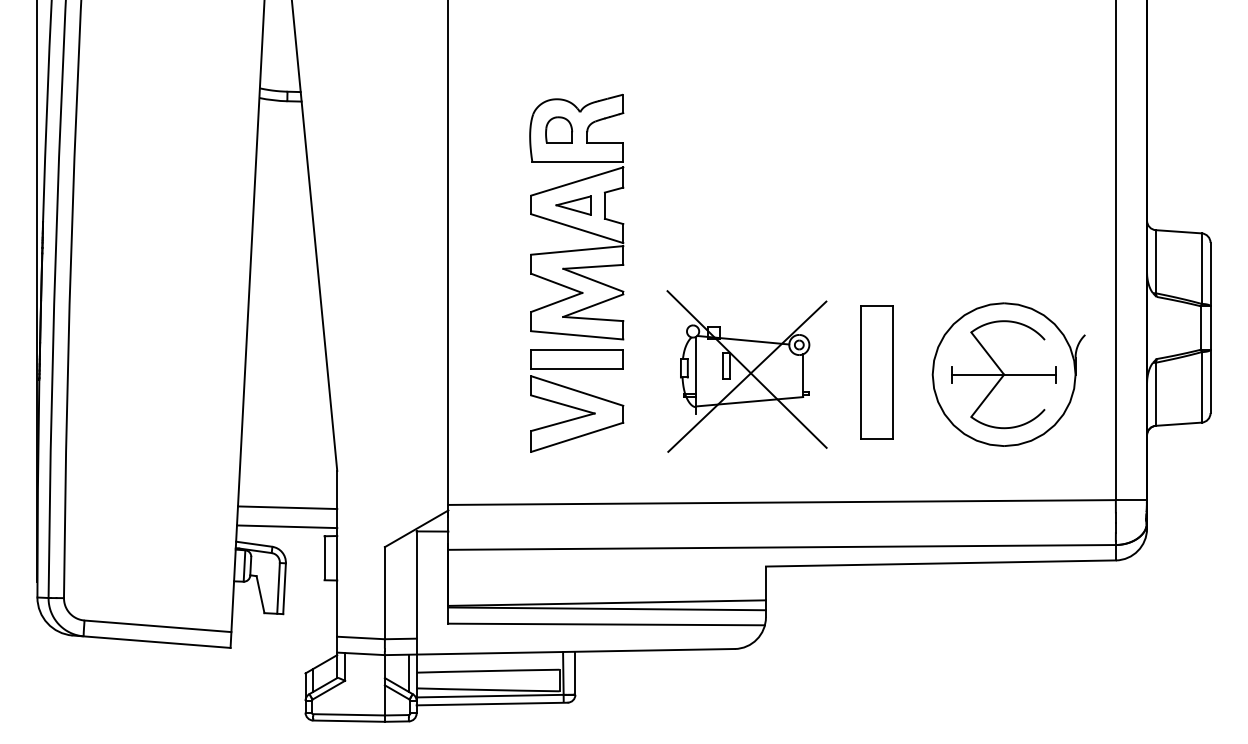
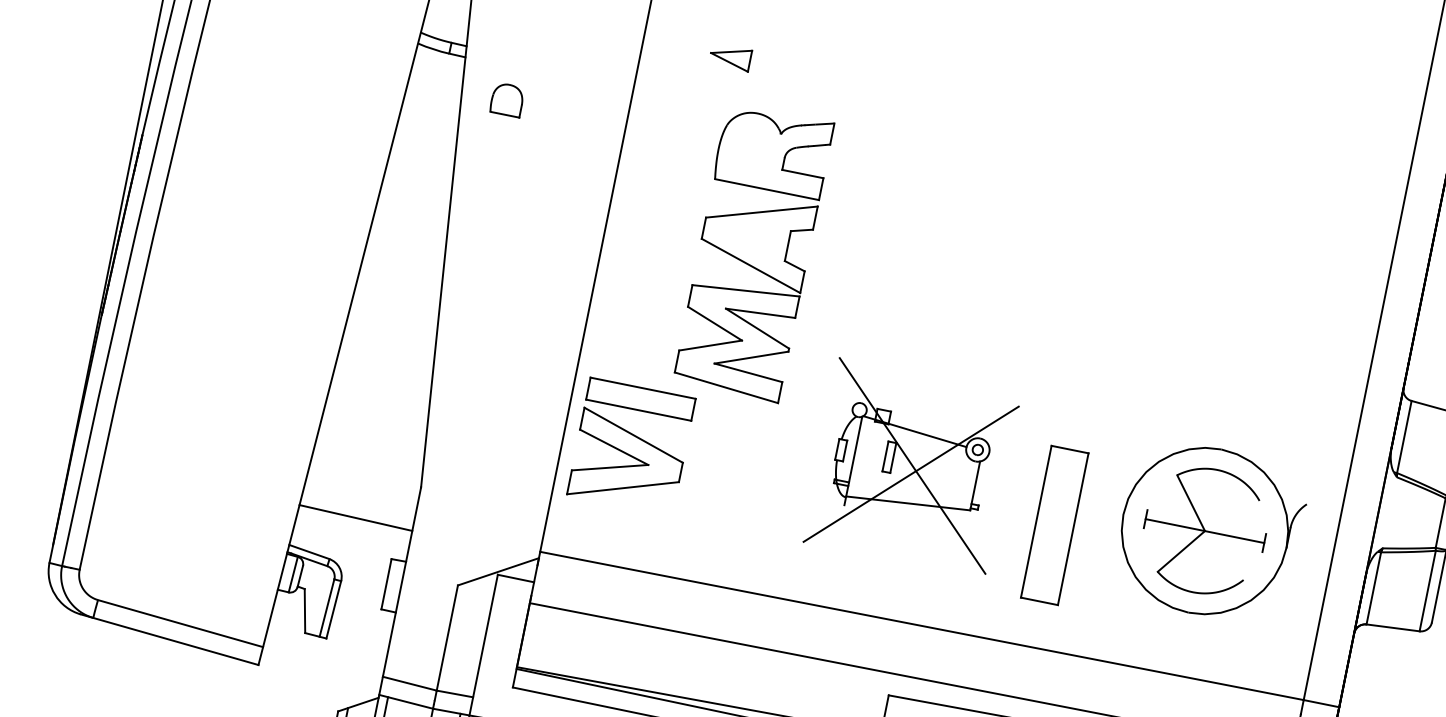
part: (559, 129) -> (508, 99), moved
part: (573, 205) -> (730, 57), moved
part: (876, 372) -> (1054, 525), moved
part: (577, 400) -> (631, 446), moved
line: (287, 526) -> (351, 539), removed

